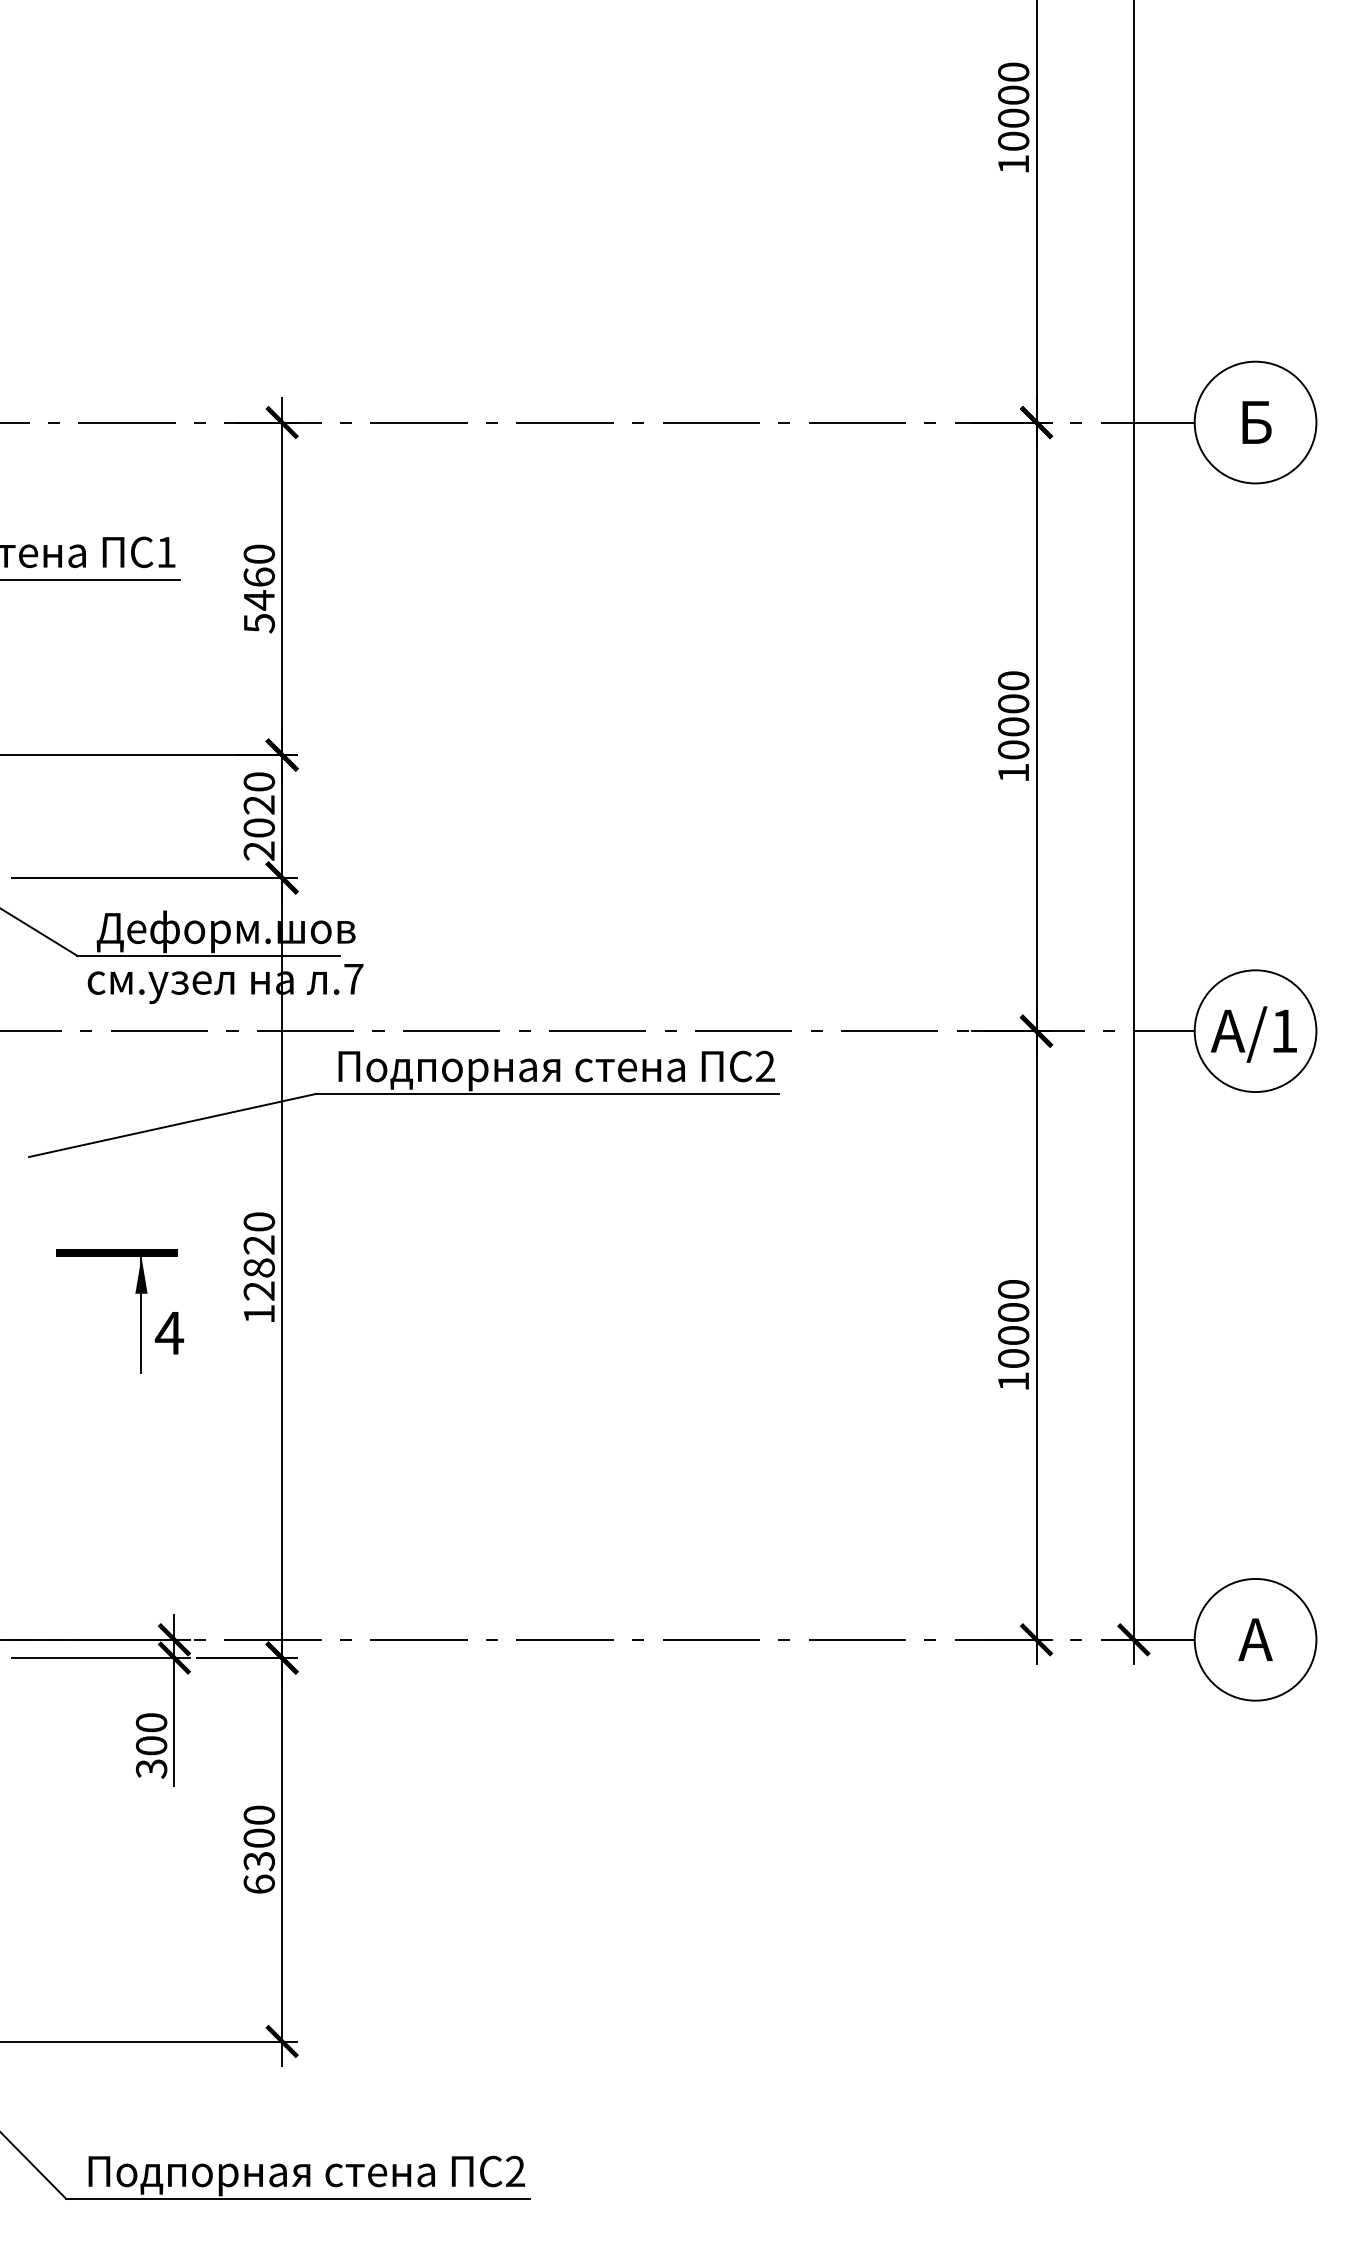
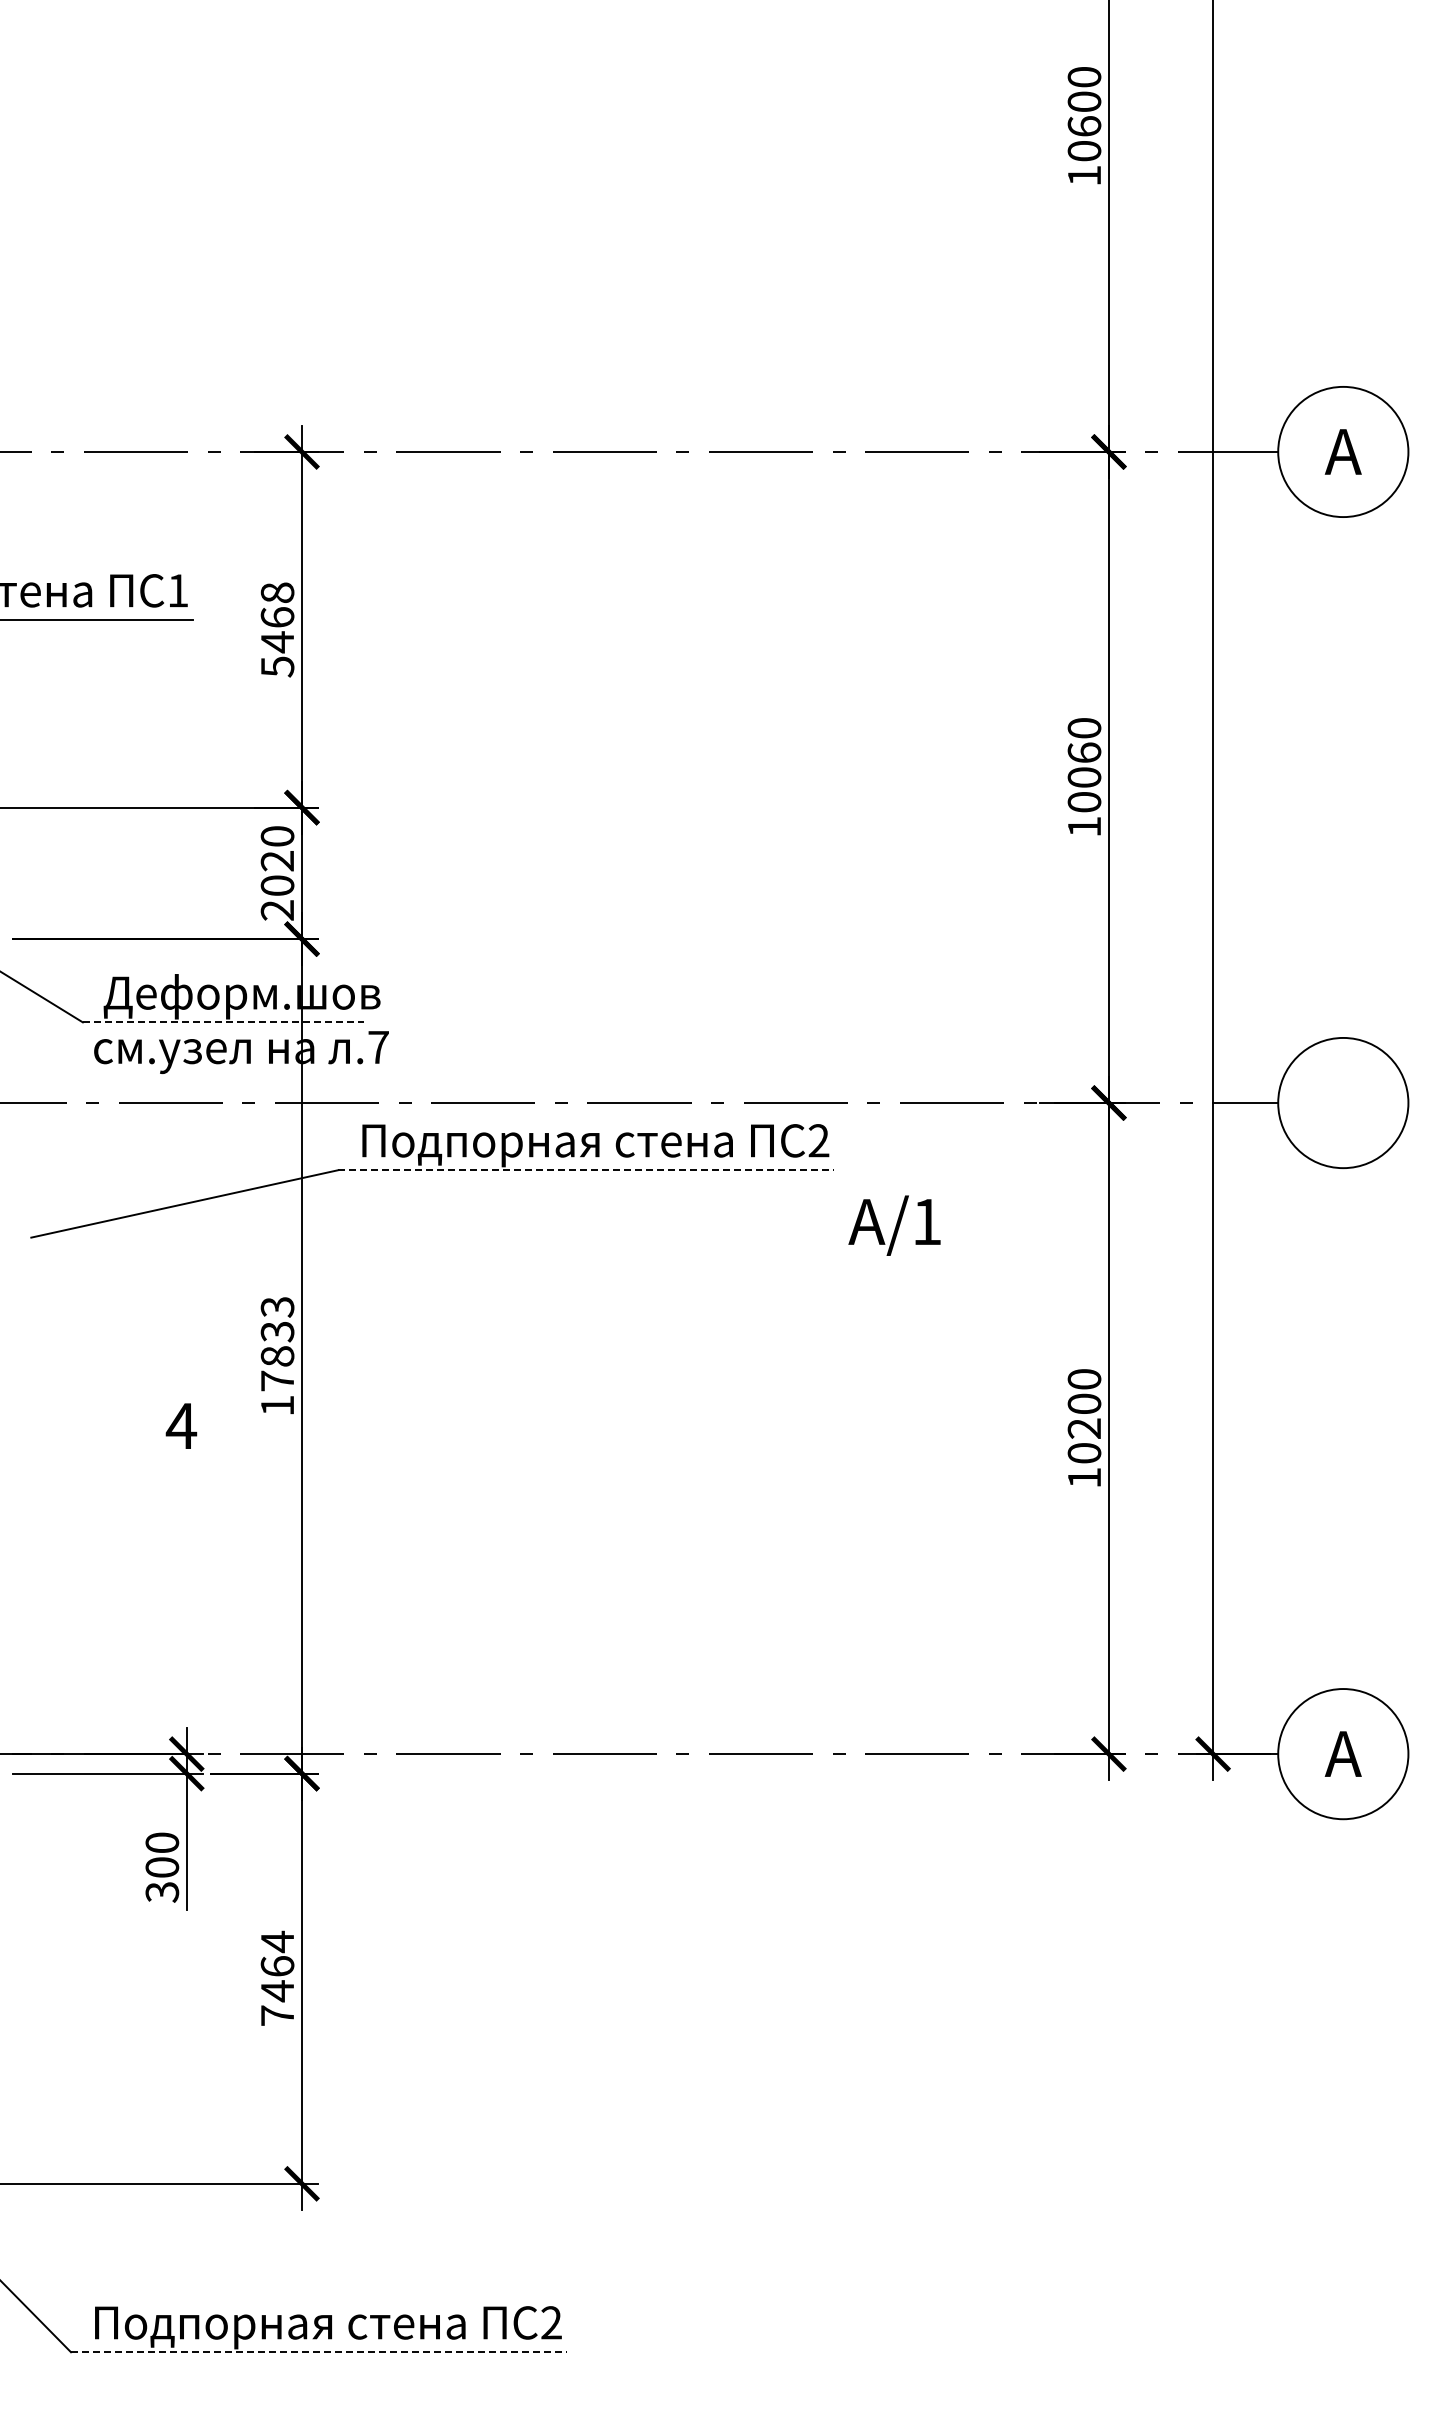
text: (1013, 118) -> (1084, 126), 10000 -> 10600
text: (1254, 422) -> (1342, 451), Б -> А
text: (259, 553) -> (277, 592), 5460 -> 5468
text: (1013, 703) -> (1084, 752), 10000 -> 10060
line: (208, 955) -> (223, 1022), solid -> dashed
text: (1253, 1034) -> (894, 1225), moved
line: (548, 1094) -> (586, 1170), solid -> dashed
text: (259, 1256) -> (277, 1344), 12820 -> 17833
part: (141, 1311) -> (151, 1402), removed
text: (1013, 1335) -> (1084, 1428), 10000 -> 10200
text: (259, 1848) -> (277, 1977), 6300 -> 7464
line: (297, 2199) -> (318, 2352), solid -> dashed

